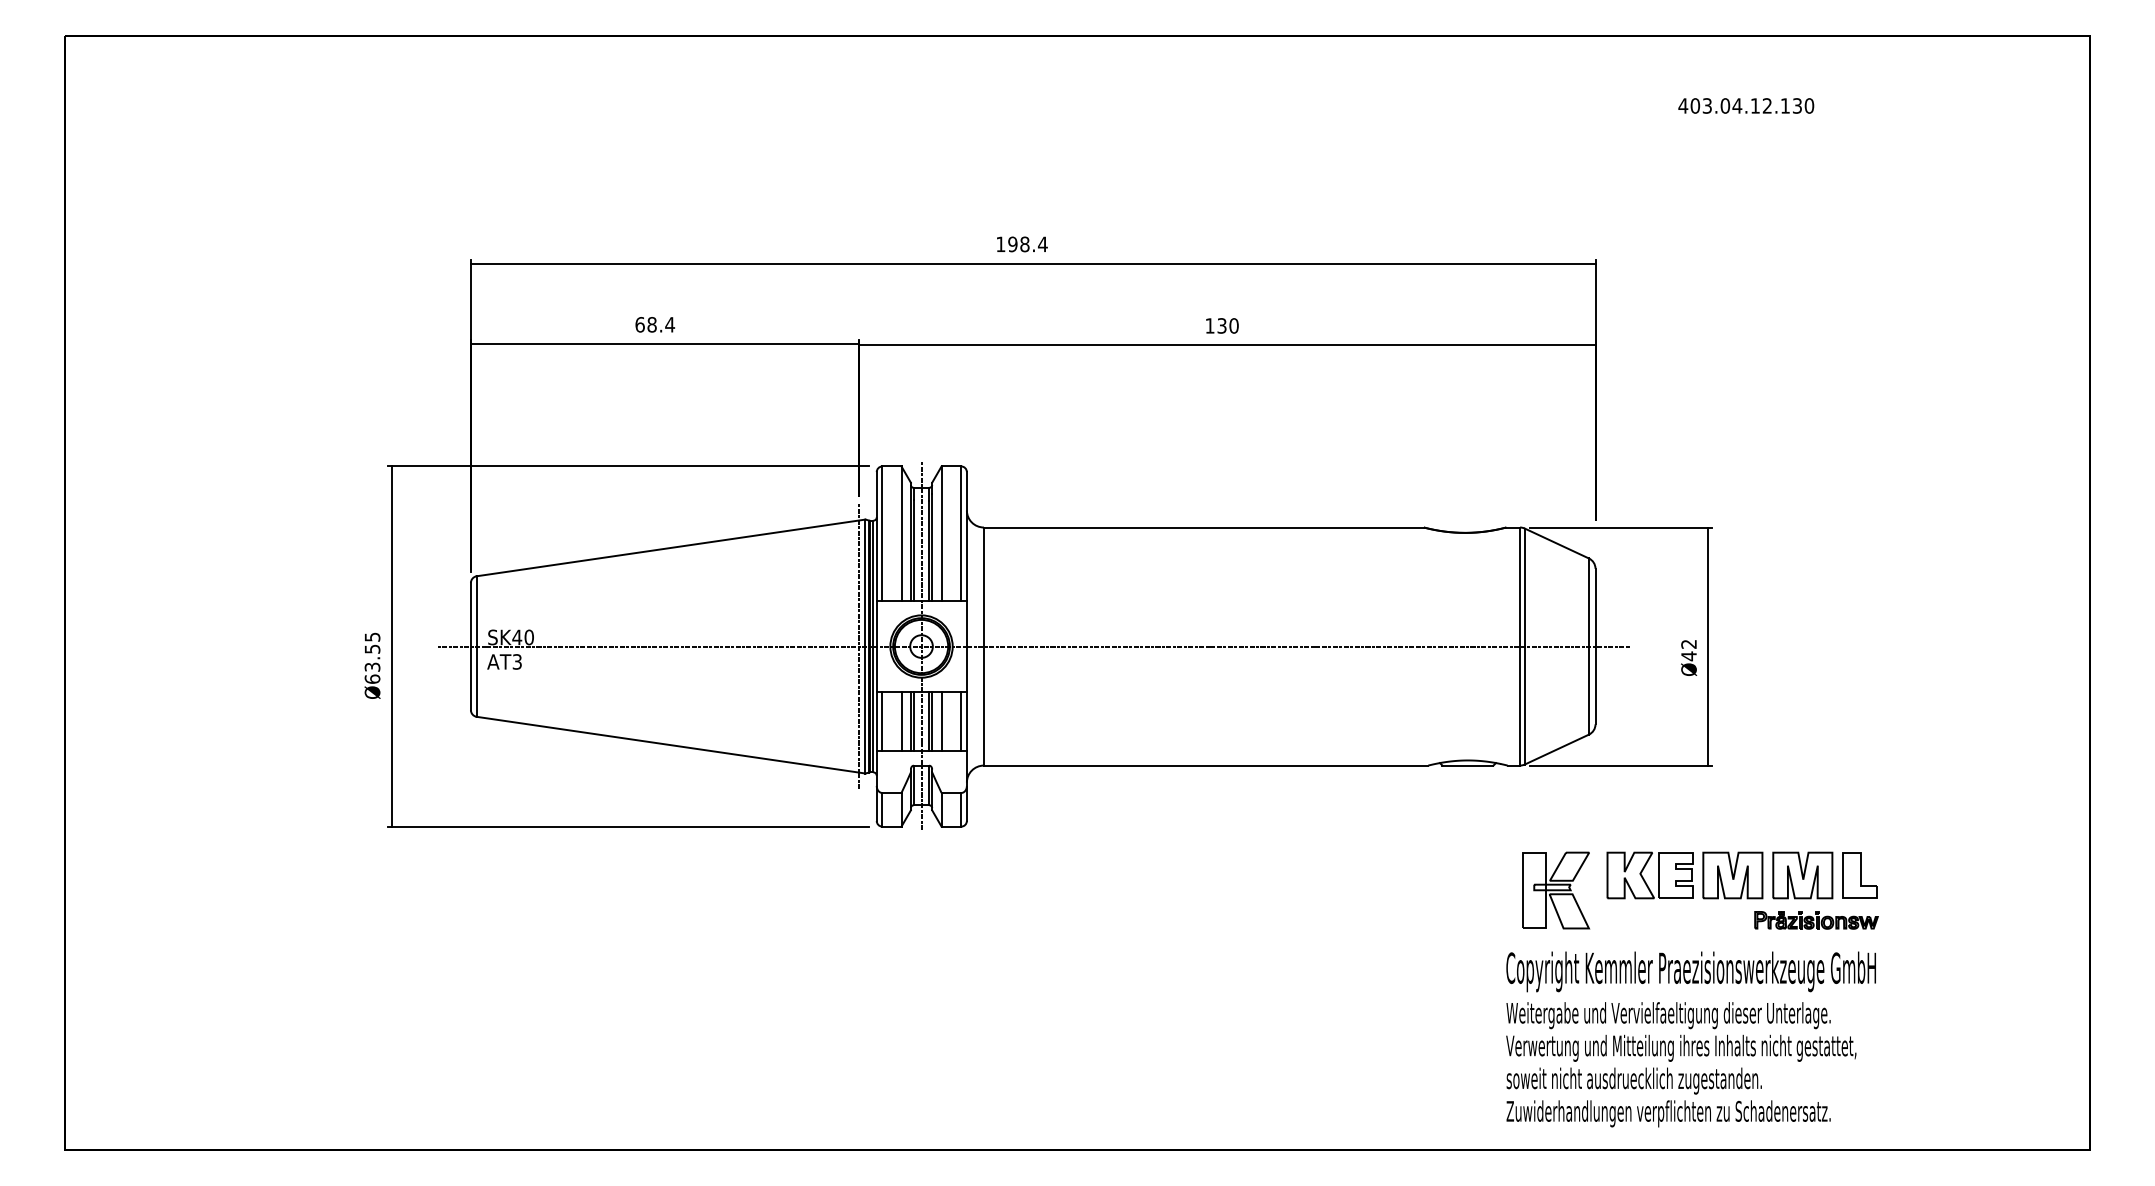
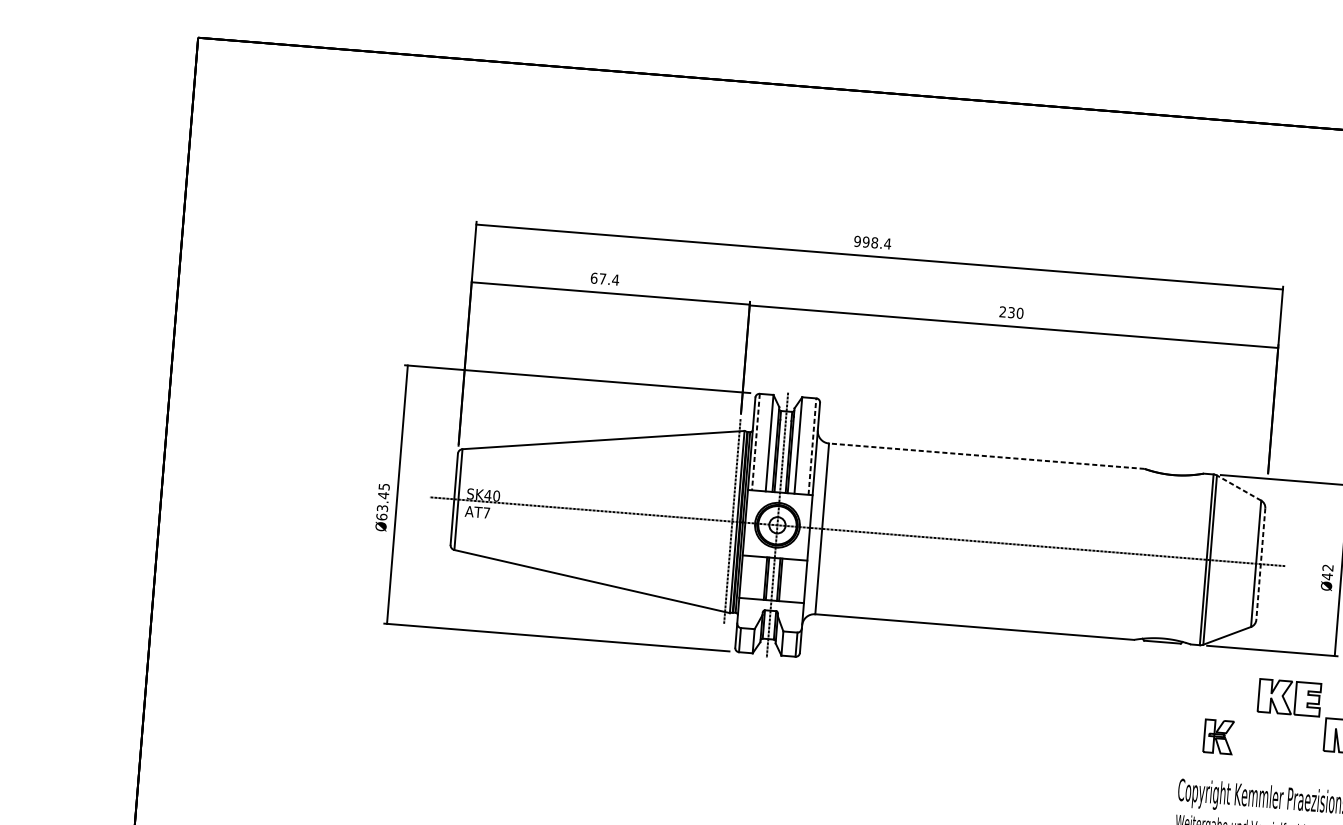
text: (1000, 244) -> (857, 241), 198.4 -> 998.4
text: (651, 324) -> (602, 278), 68.4 -> 67.4
text: (1209, 325) -> (1002, 311), 130 -> 230
line: (1203, 527) -> (986, 456), solid -> dashed
line: (961, 533) -> (812, 446), solid -> dashed
line: (882, 534) -> (755, 442), solid -> dashed
line: (1556, 543) -> (1238, 488), solid -> dashed
line: (1595, 646) -> (1260, 564), solid -> dashed
text: (372, 649) -> (383, 495), Ø63.55 -> Ø63.45
text: (516, 661) -> (486, 512), AT3 -> AT7
line: (882, 721) -> (745, 576), removed
line: (901, 721) -> (758, 577), removed
line: (941, 721) -> (787, 580), removed
line: (961, 721) -> (801, 581), removed
part: (1649, 875) -> (1289, 697), moved
part: (1556, 890) -> (1218, 736), size x0.6

